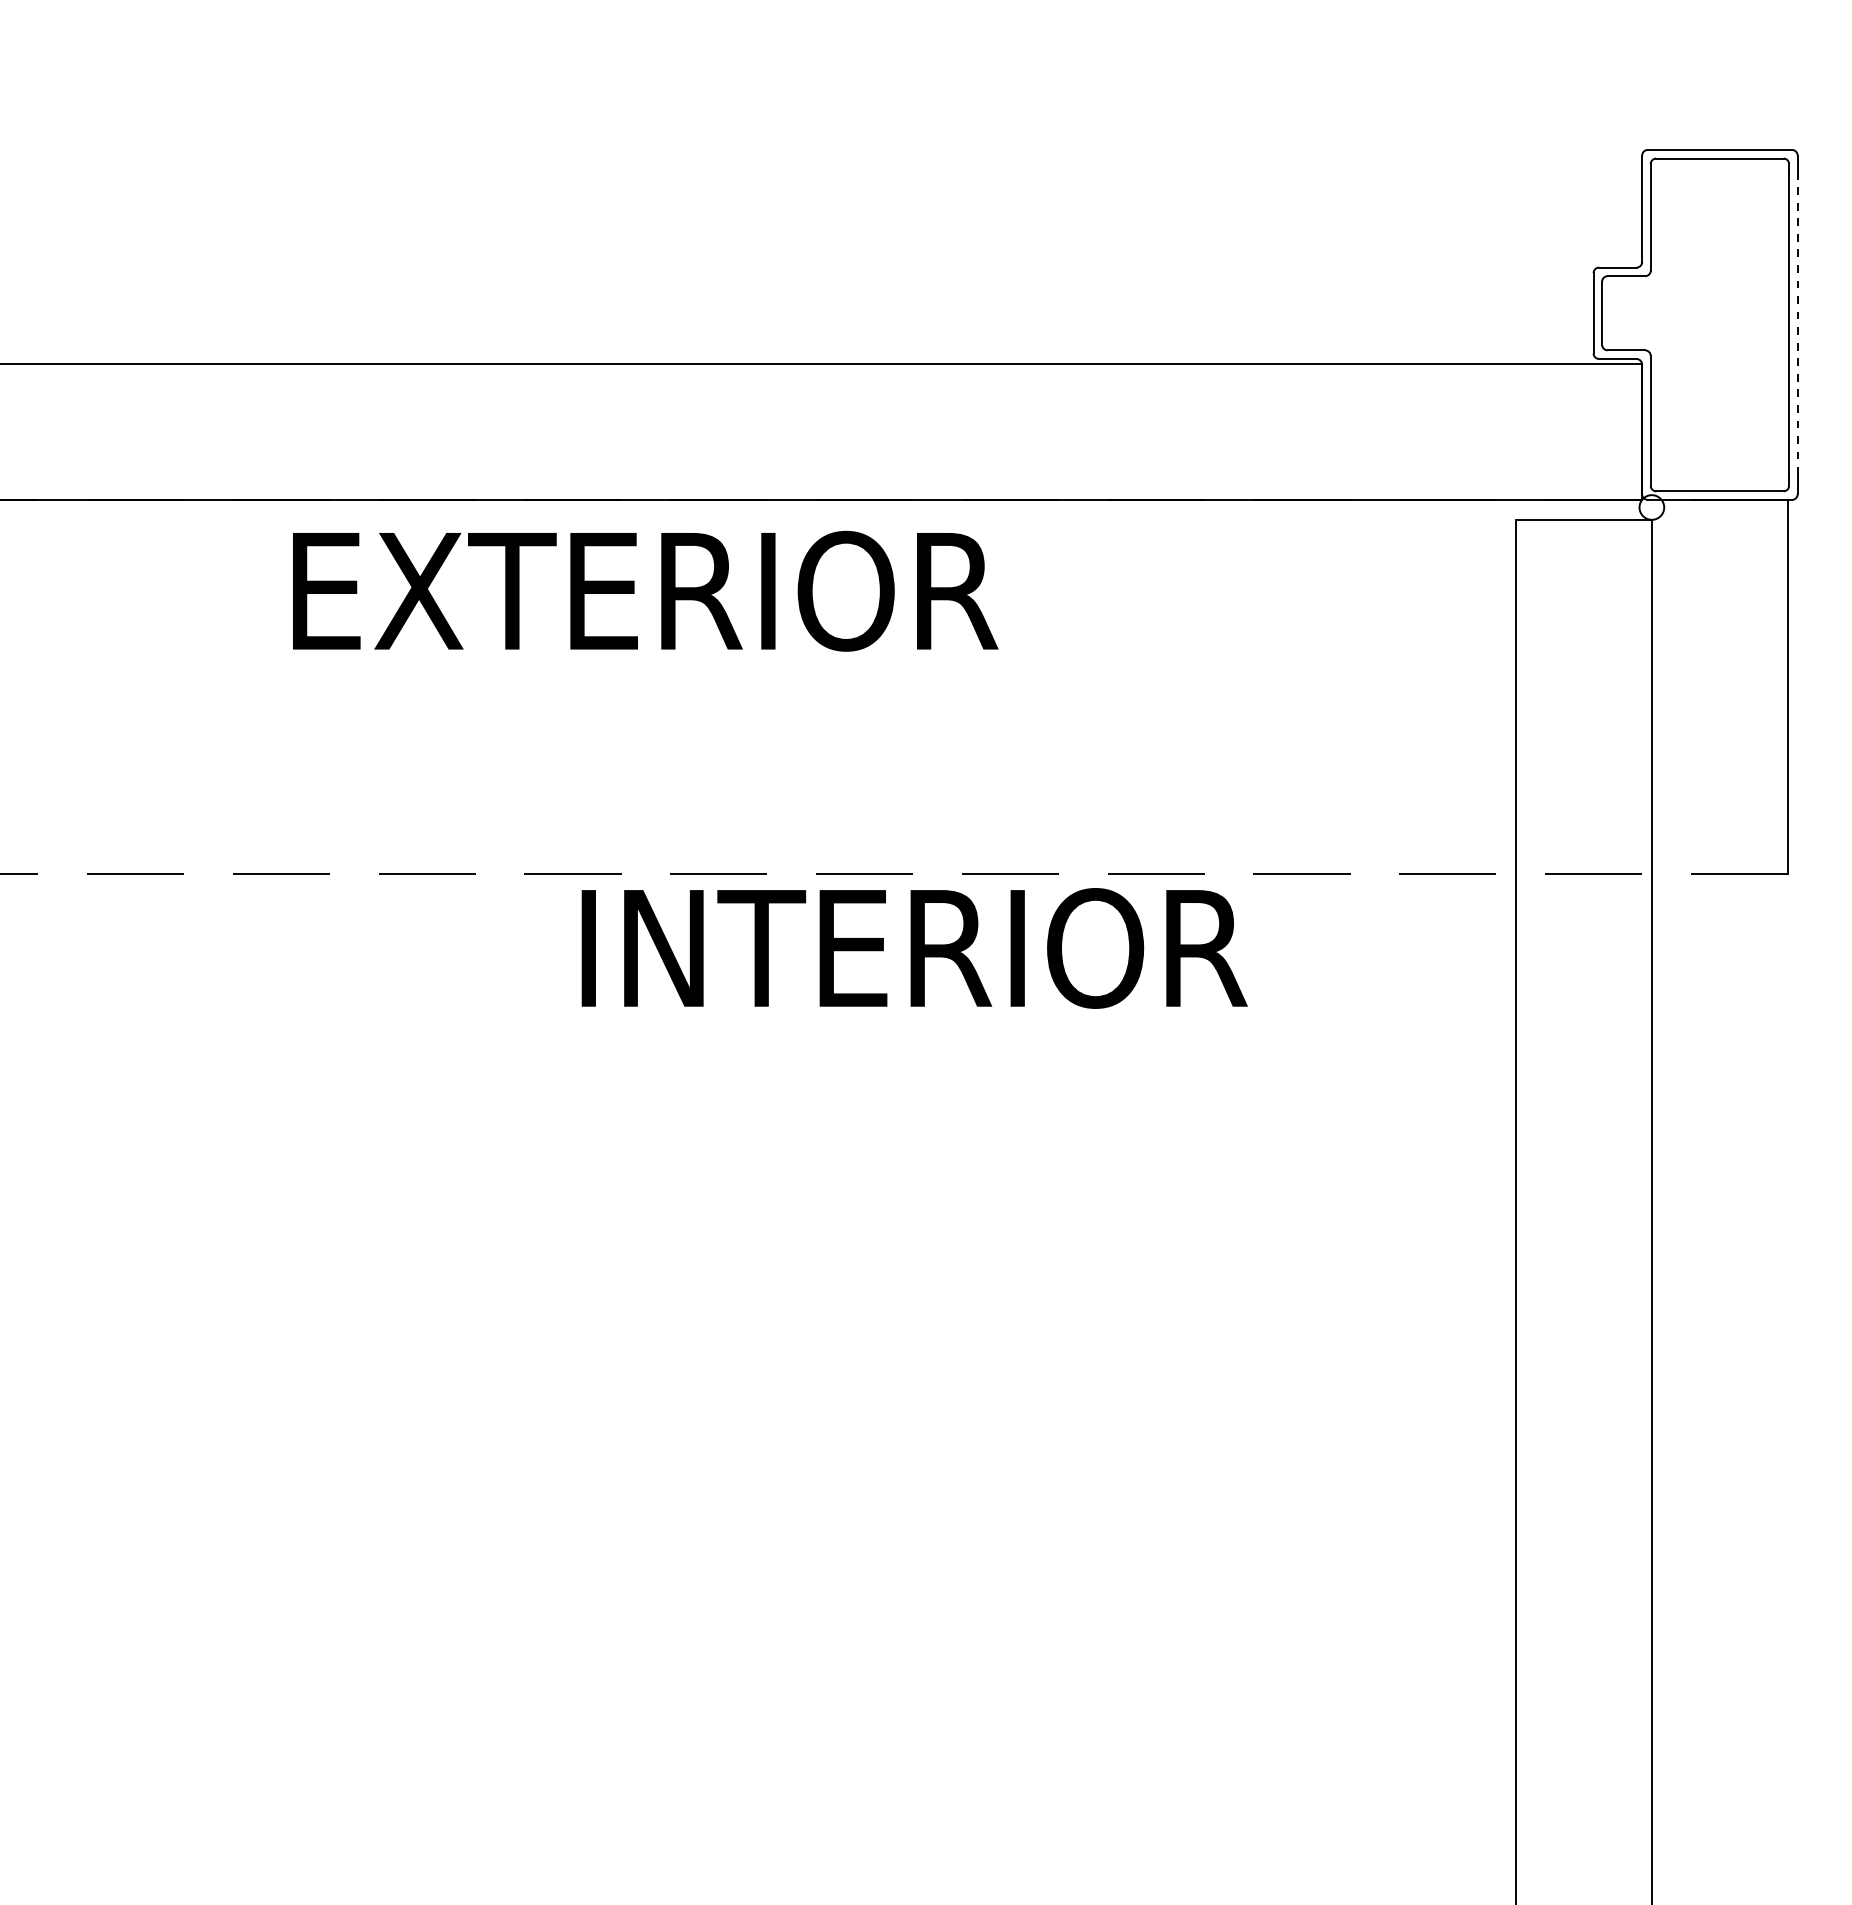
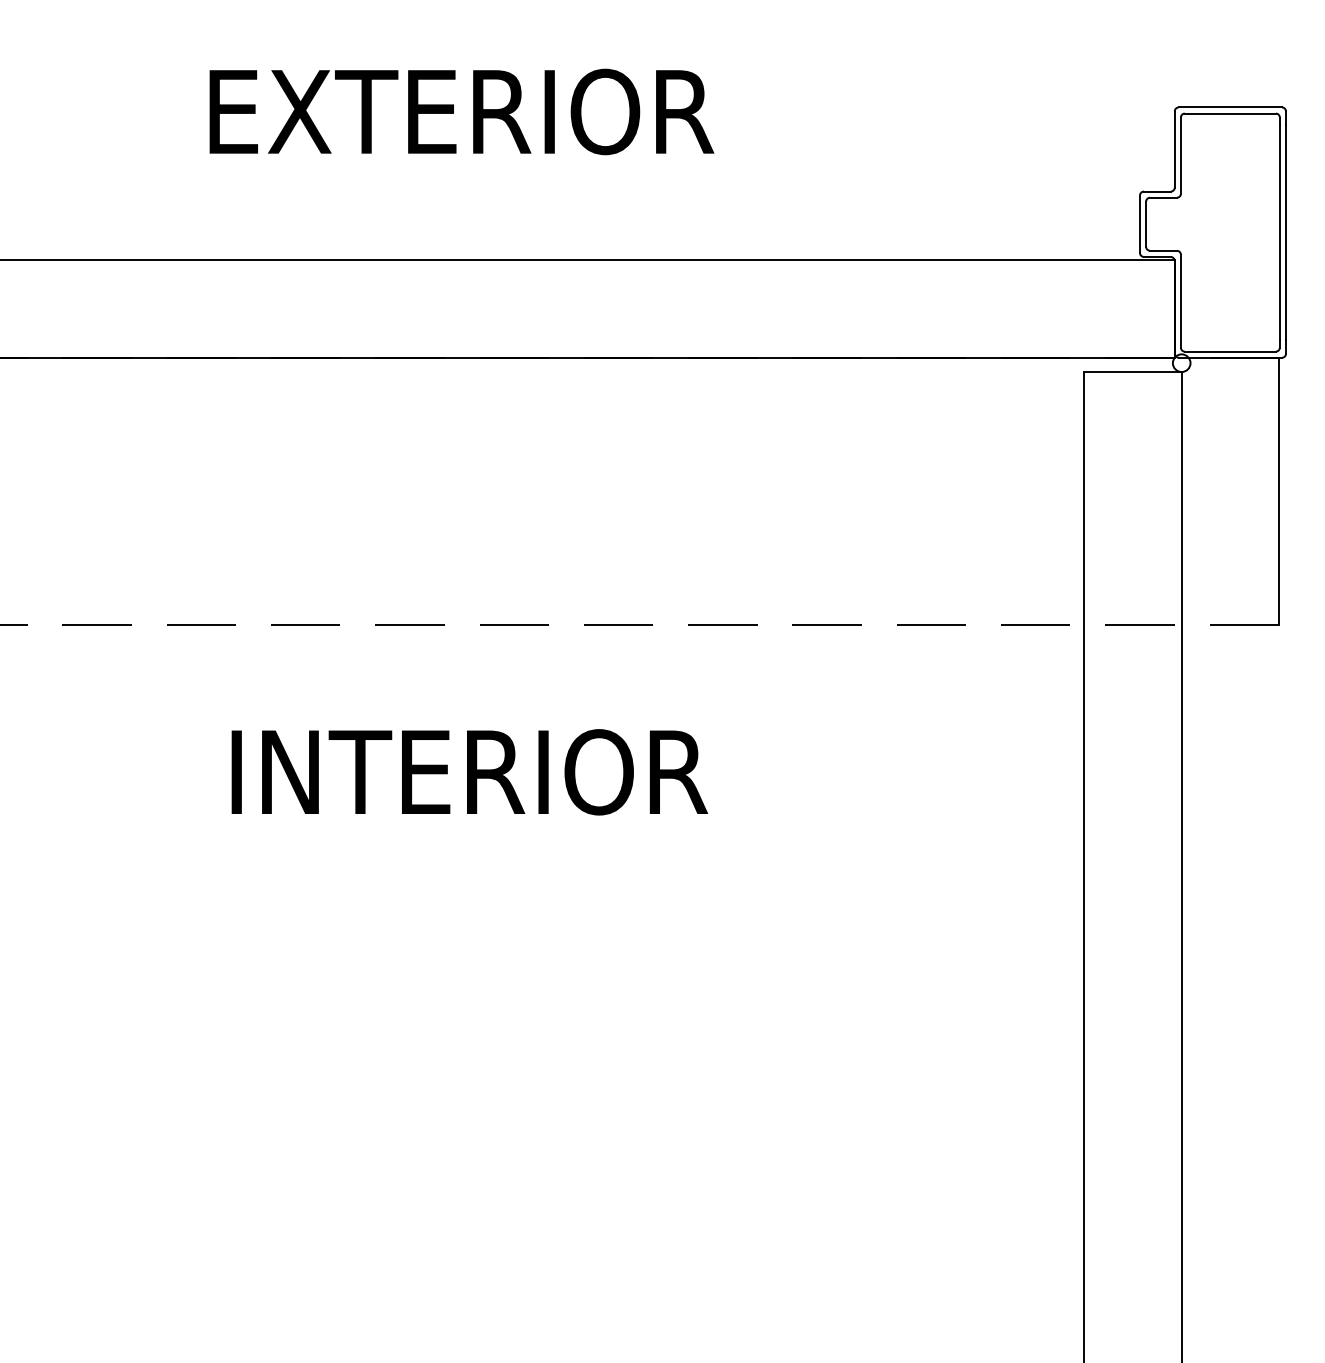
line: (1797, 324) -> (1285, 232), dashed -> solid
text: (645, 590) -> (461, 111), moved
text: (914, 948) -> (469, 772), moved

